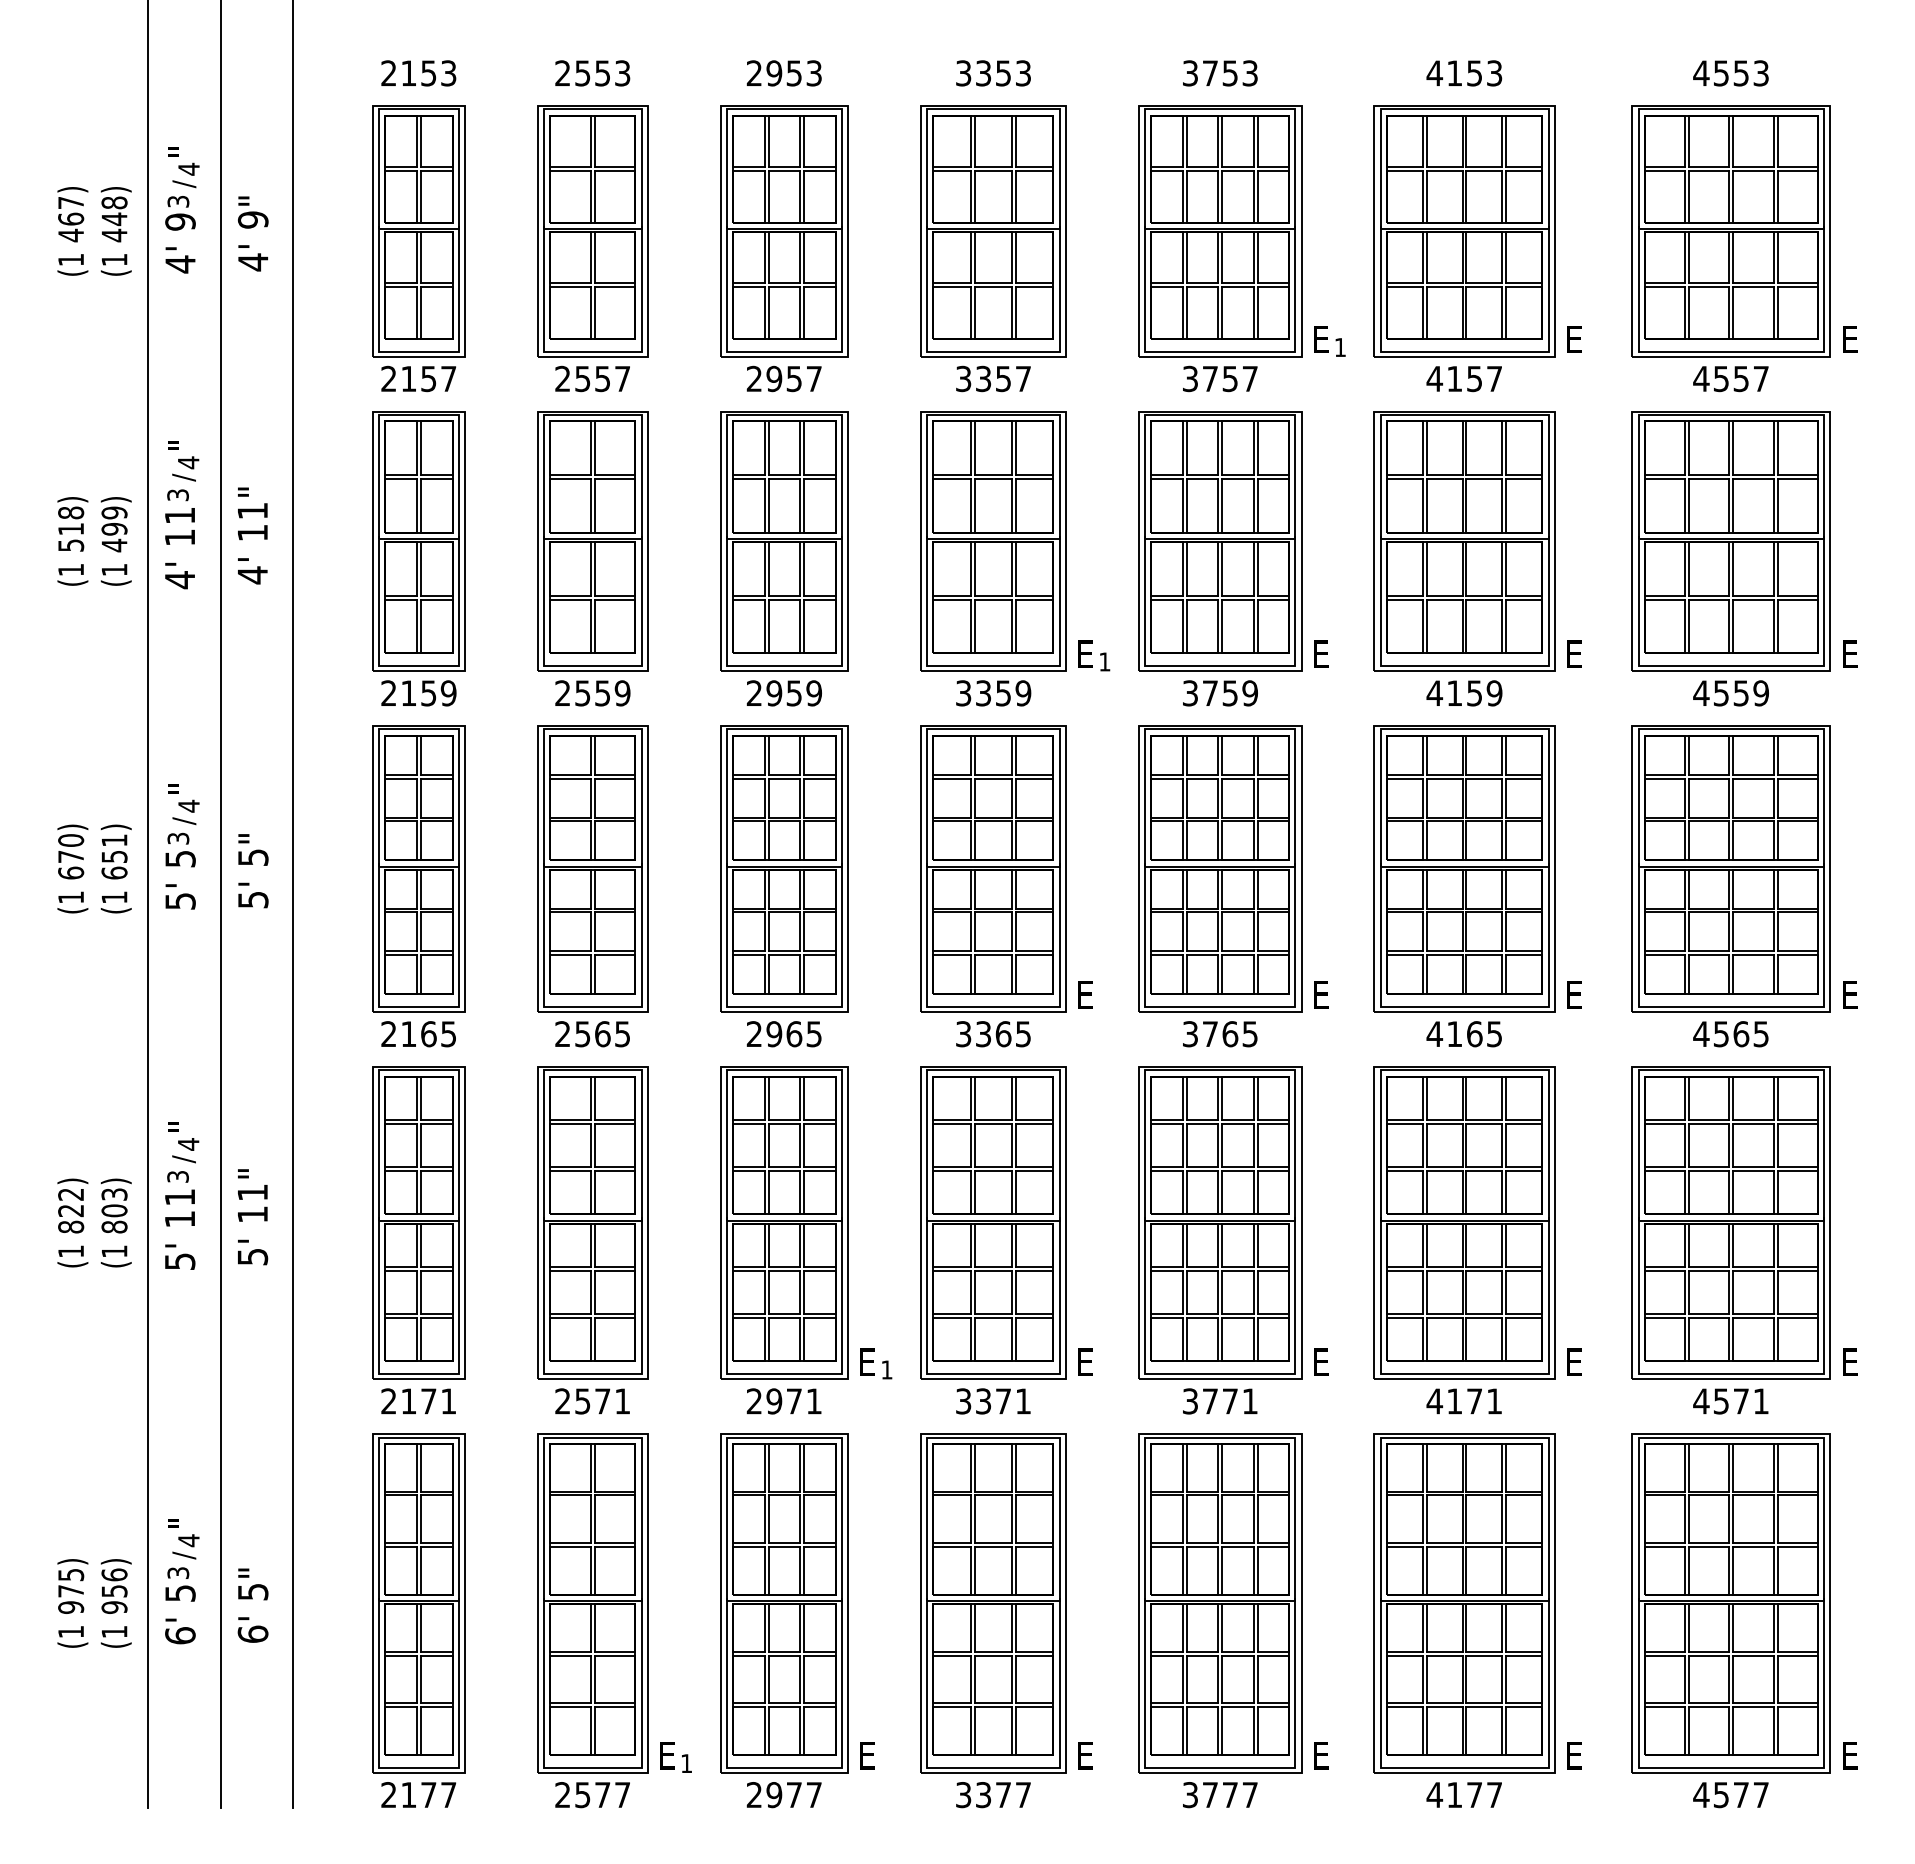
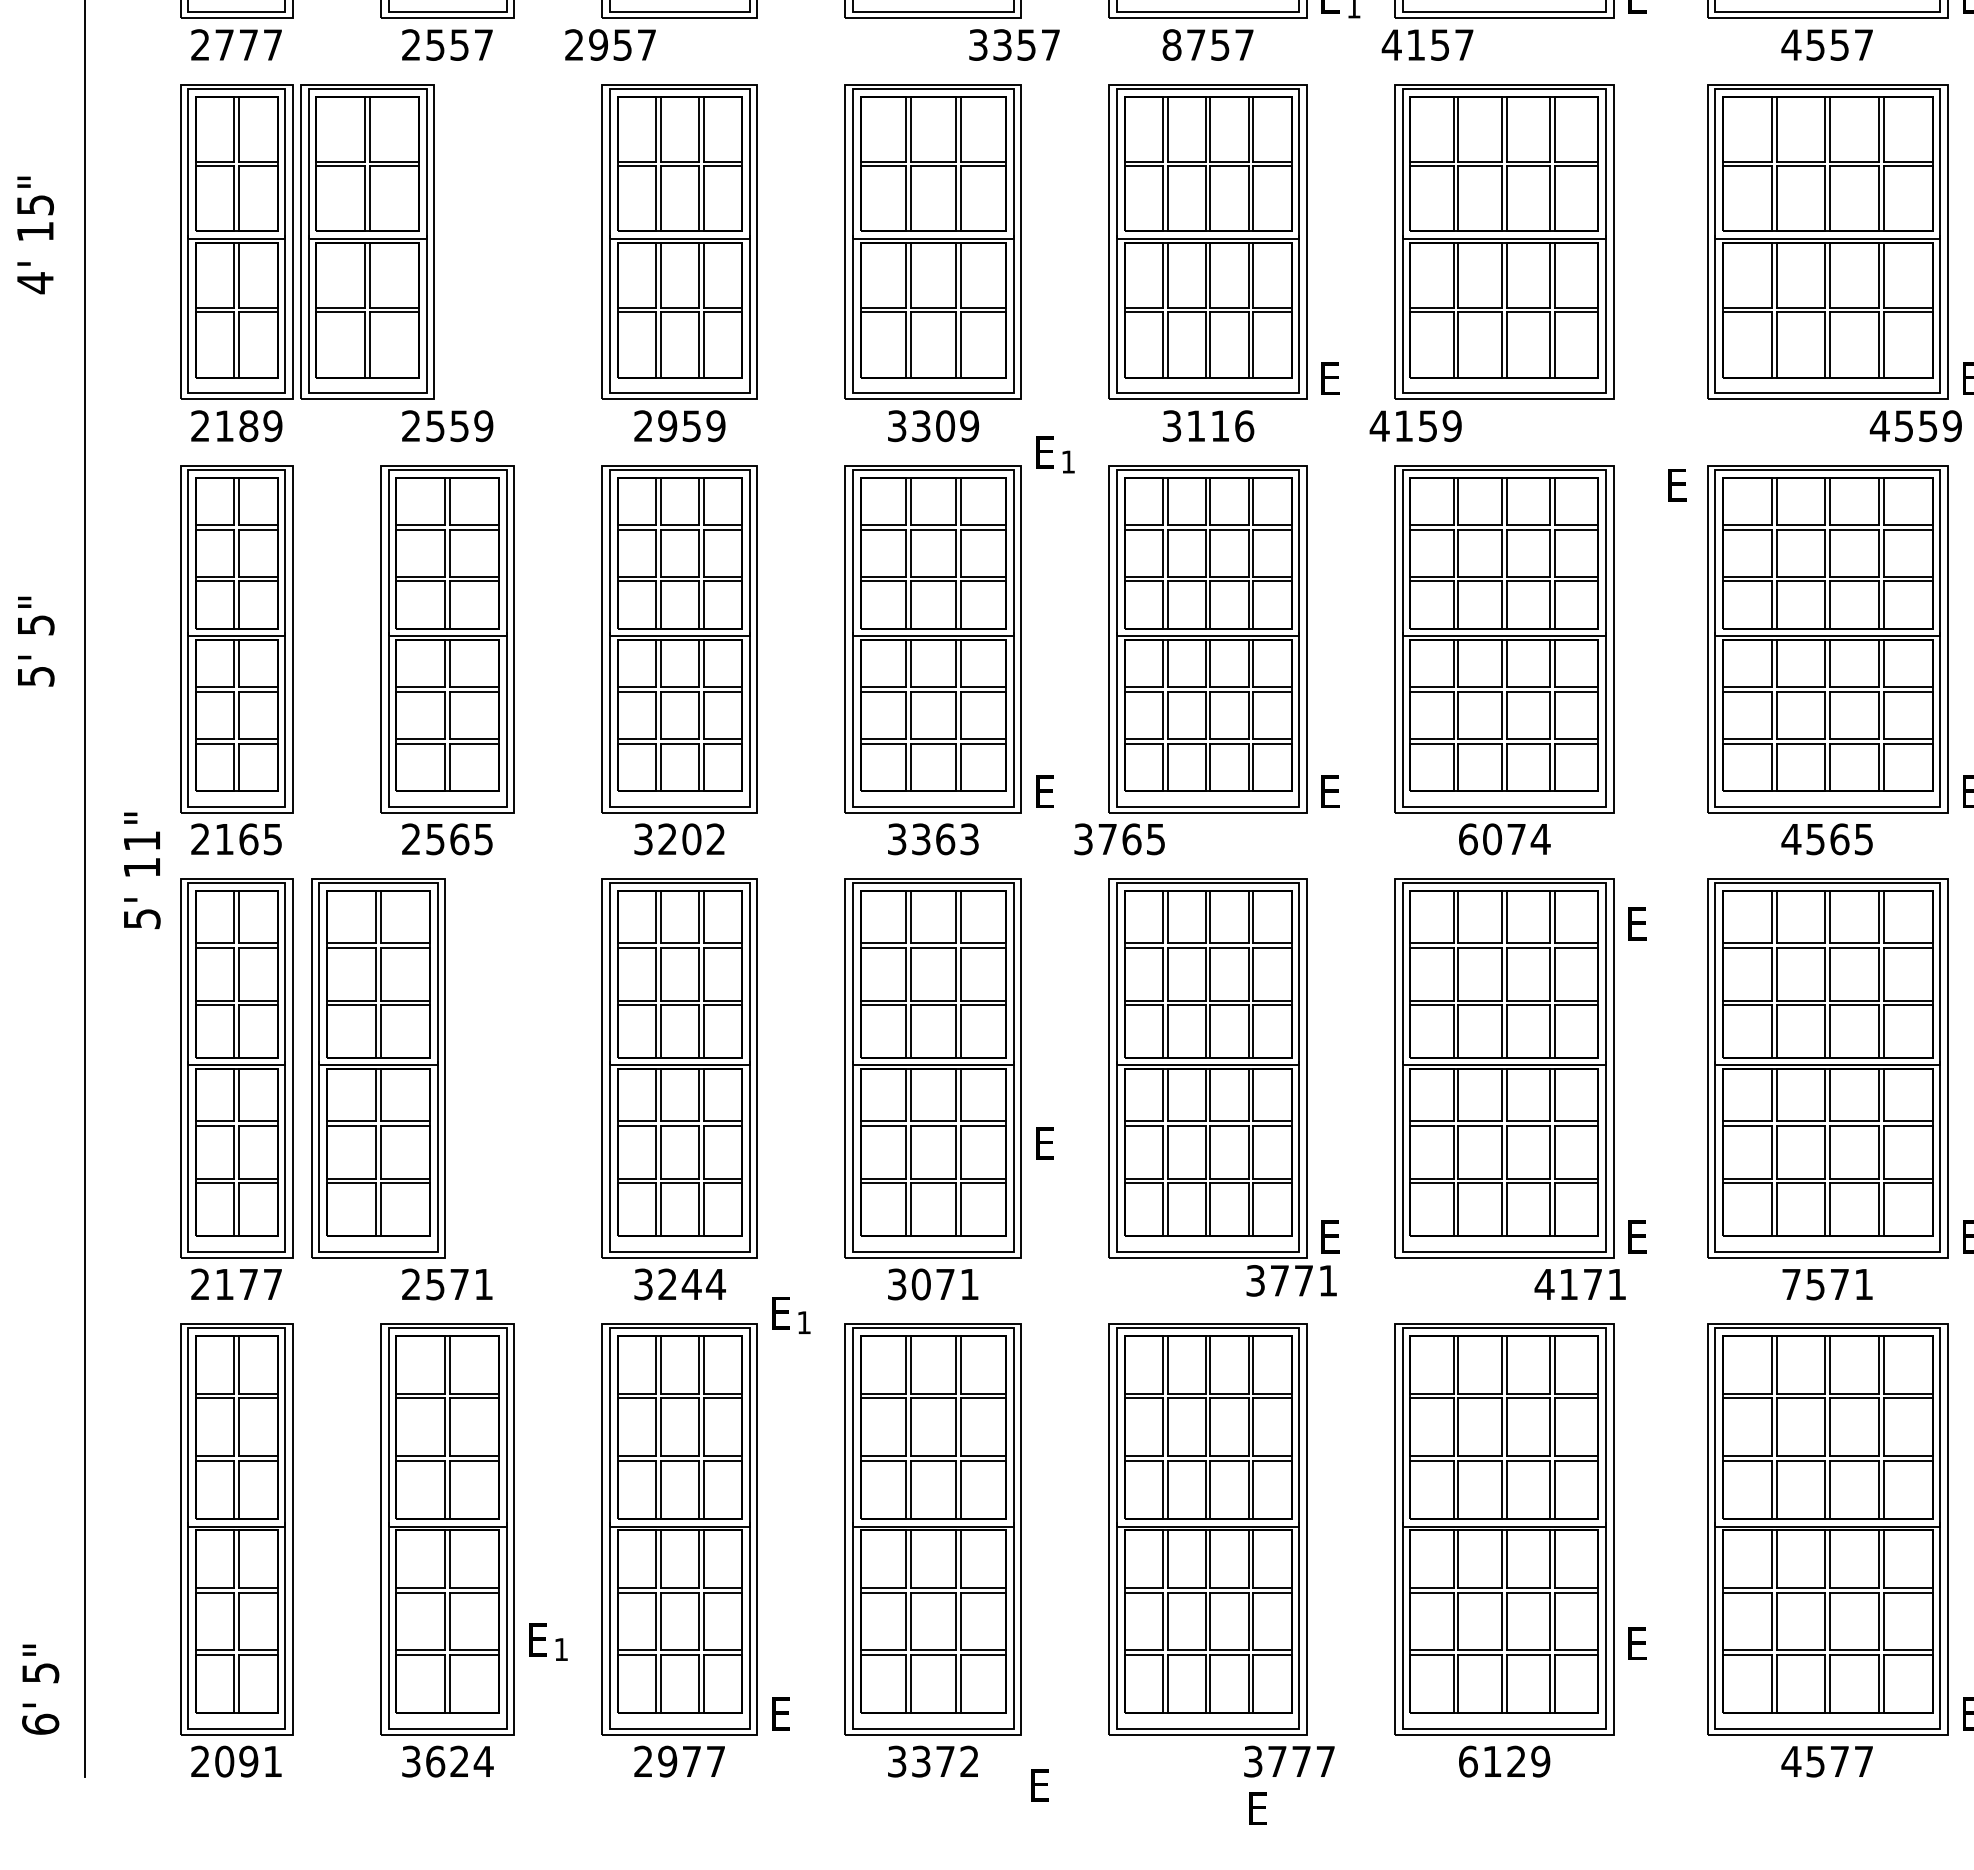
text: (783, 378) -> (609, 44), moved
text: (993, 378) -> (1014, 44), moved
text: (418, 379) -> (236, 45), 2157 -> 2777
text: (1190, 379) -> (1172, 45), 3757 -> 8757
text: (1463, 379) -> (1426, 45), moved
text: (253, 511) -> (36, 205), 11" -> 15"
part: (592, 541) -> (367, 242), moved
text: (1574, 653) -> (1677, 484), moved
text: (1094, 655) -> (1055, 454), moved
text: (428, 693) -> (248, 426), 2159 -> 2189
text: (1003, 693) -> (945, 426), 3359 -> 3309
text: (1230, 693) -> (1220, 426), 3759 -> 3116
text: (1464, 693) -> (1415, 426), moved
text: (1730, 693) -> (1915, 426), moved
text: (1574, 994) -> (1637, 923), moved
text: (1023, 1033) -> (969, 838), 3365 -> 3363
text: (783, 1034) -> (678, 839), 2965 -> 3202
text: (1220, 1034) -> (1119, 839), moved
text: (1464, 1034) -> (1504, 839), 4165 -> 6074
text: (253, 1217) -> (142, 871), moved
part: (592, 1222) -> (378, 1067), moved
text: (1085, 1361) -> (1044, 1142), moved
text: (876, 1363) -> (791, 1314), moved
text: (448, 1401) -> (272, 1284), 2171 -> 2177
text: (784, 1401) -> (679, 1284), 2971 -> 3244
text: (983, 1401) -> (921, 1284), 3371 -> 3071
text: (1220, 1401) -> (1292, 1280), moved
text: (1463, 1401) -> (1579, 1284), moved
text: (1701, 1401) -> (1791, 1284), 4571 -> 7571
text: (252, 1605) -> (39, 1689), moved
text: (1085, 1755) -> (1039, 1785), moved
text: (1321, 1755) -> (1258, 1808), moved
text: (1574, 1755) -> (1637, 1643), moved
text: (675, 1757) -> (547, 1642), moved
text: (1022, 1794) -> (968, 1760), 3377 -> 3372
text: (428, 1795) -> (248, 1762), 2177 -> 2091
text: (592, 1795) -> (447, 1762), 2577 -> 3624
text: (1220, 1795) -> (1289, 1762), moved
text: (1464, 1795) -> (1504, 1762), 4177 -> 6129

